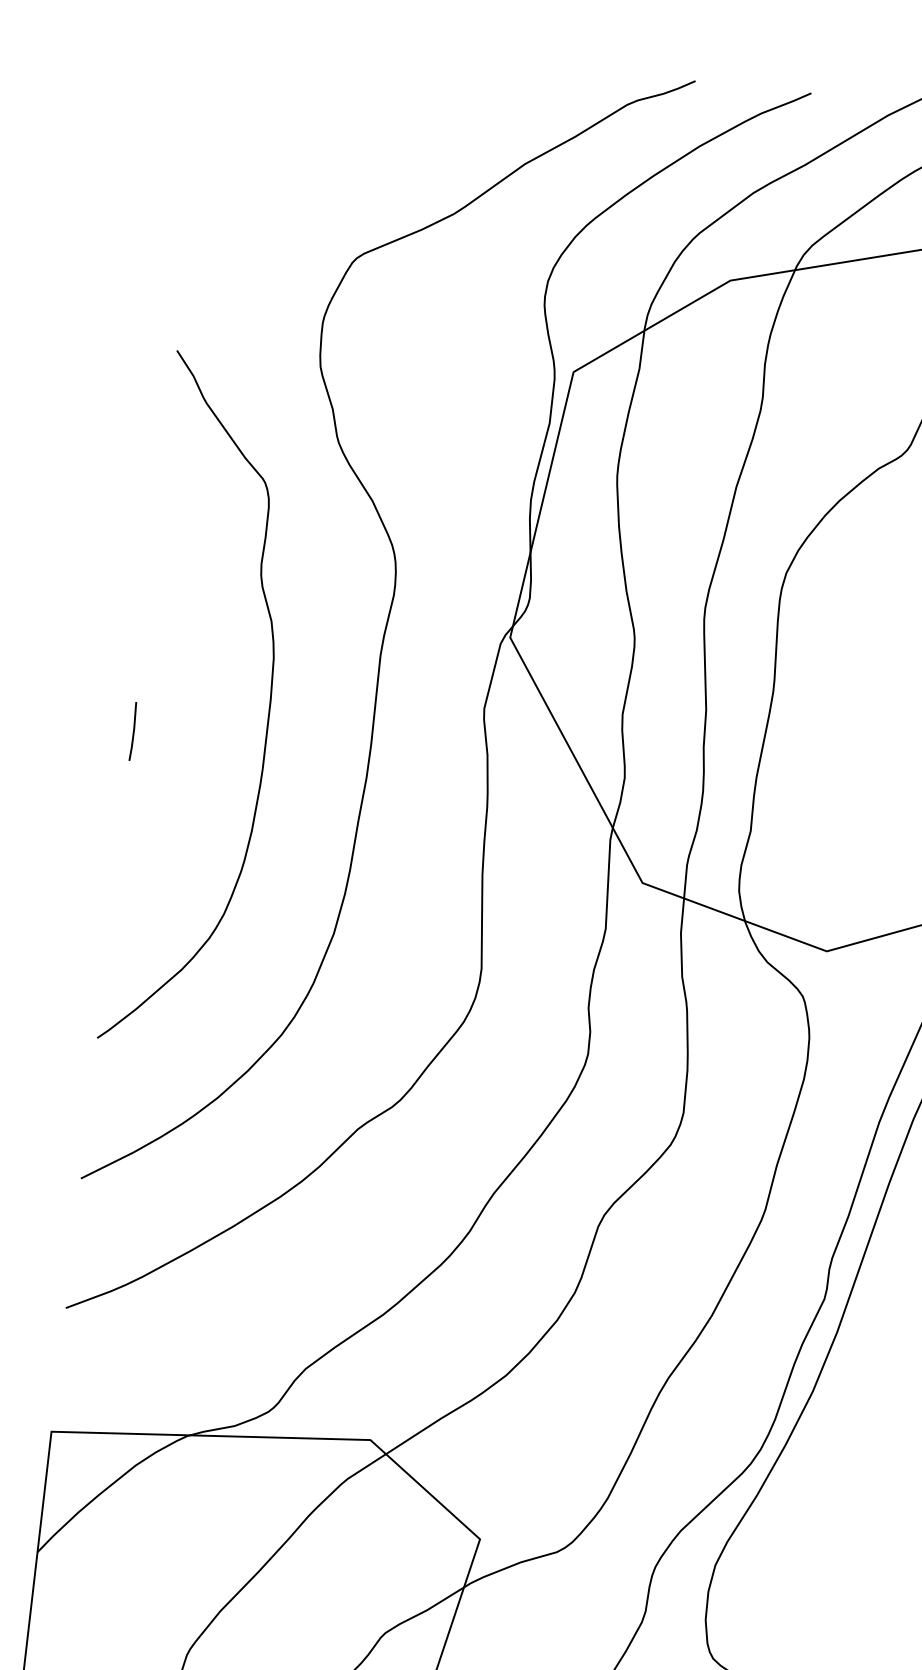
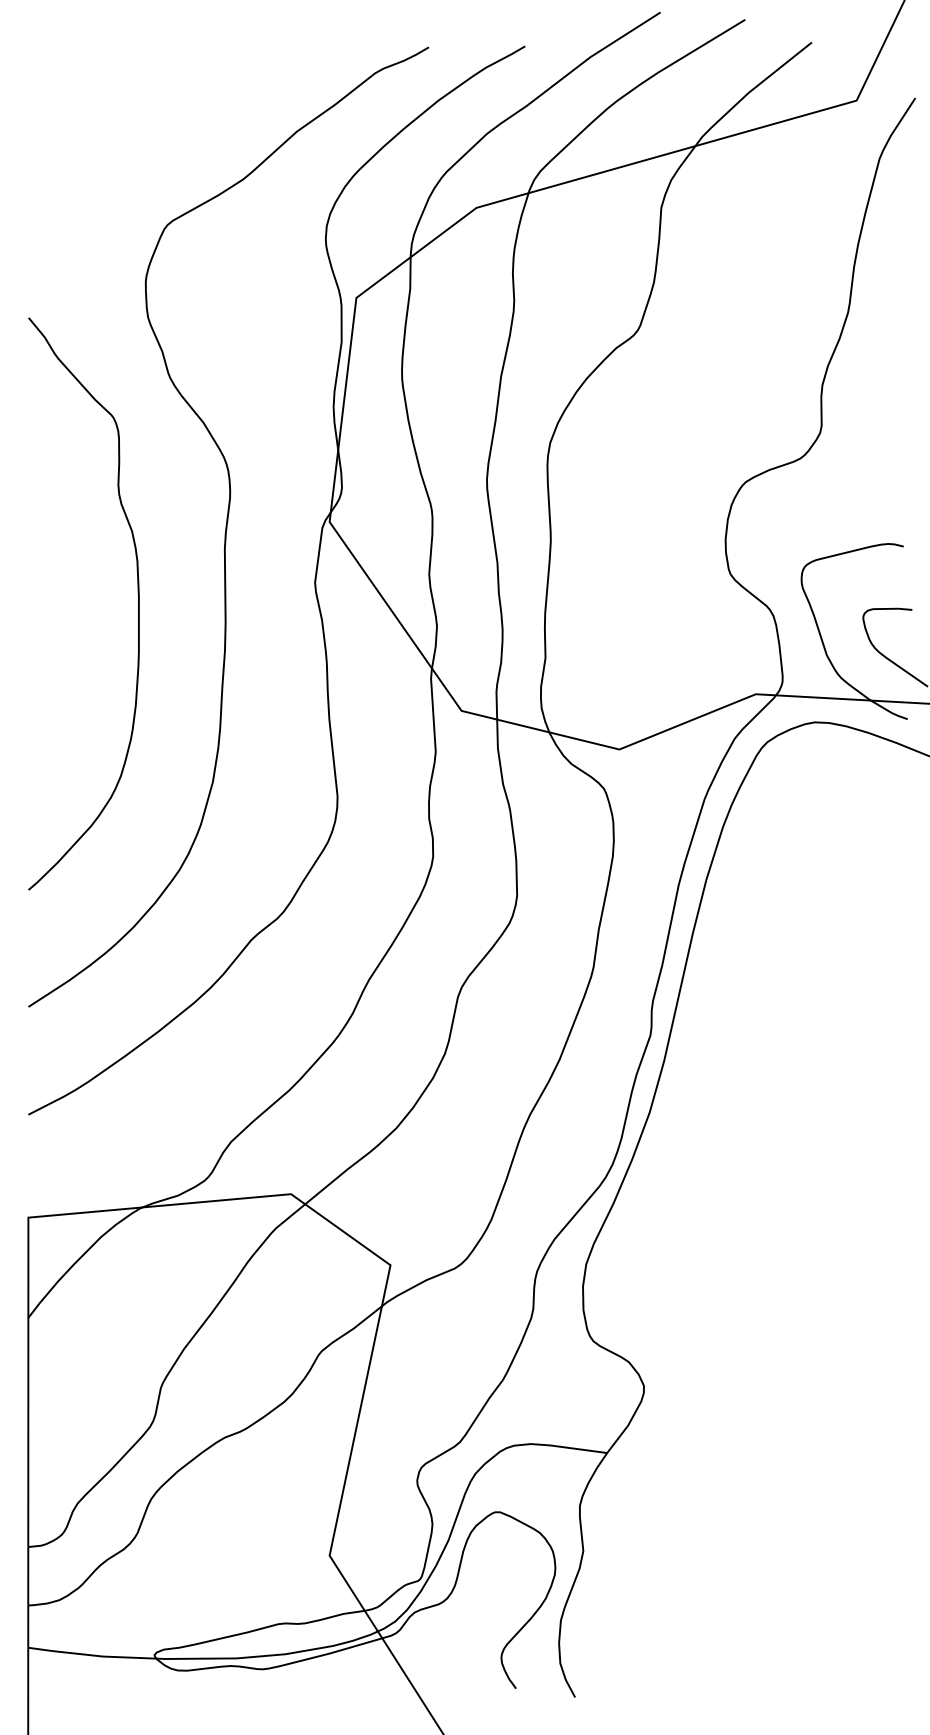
line: (132, 730) -> (28, 634), removed

